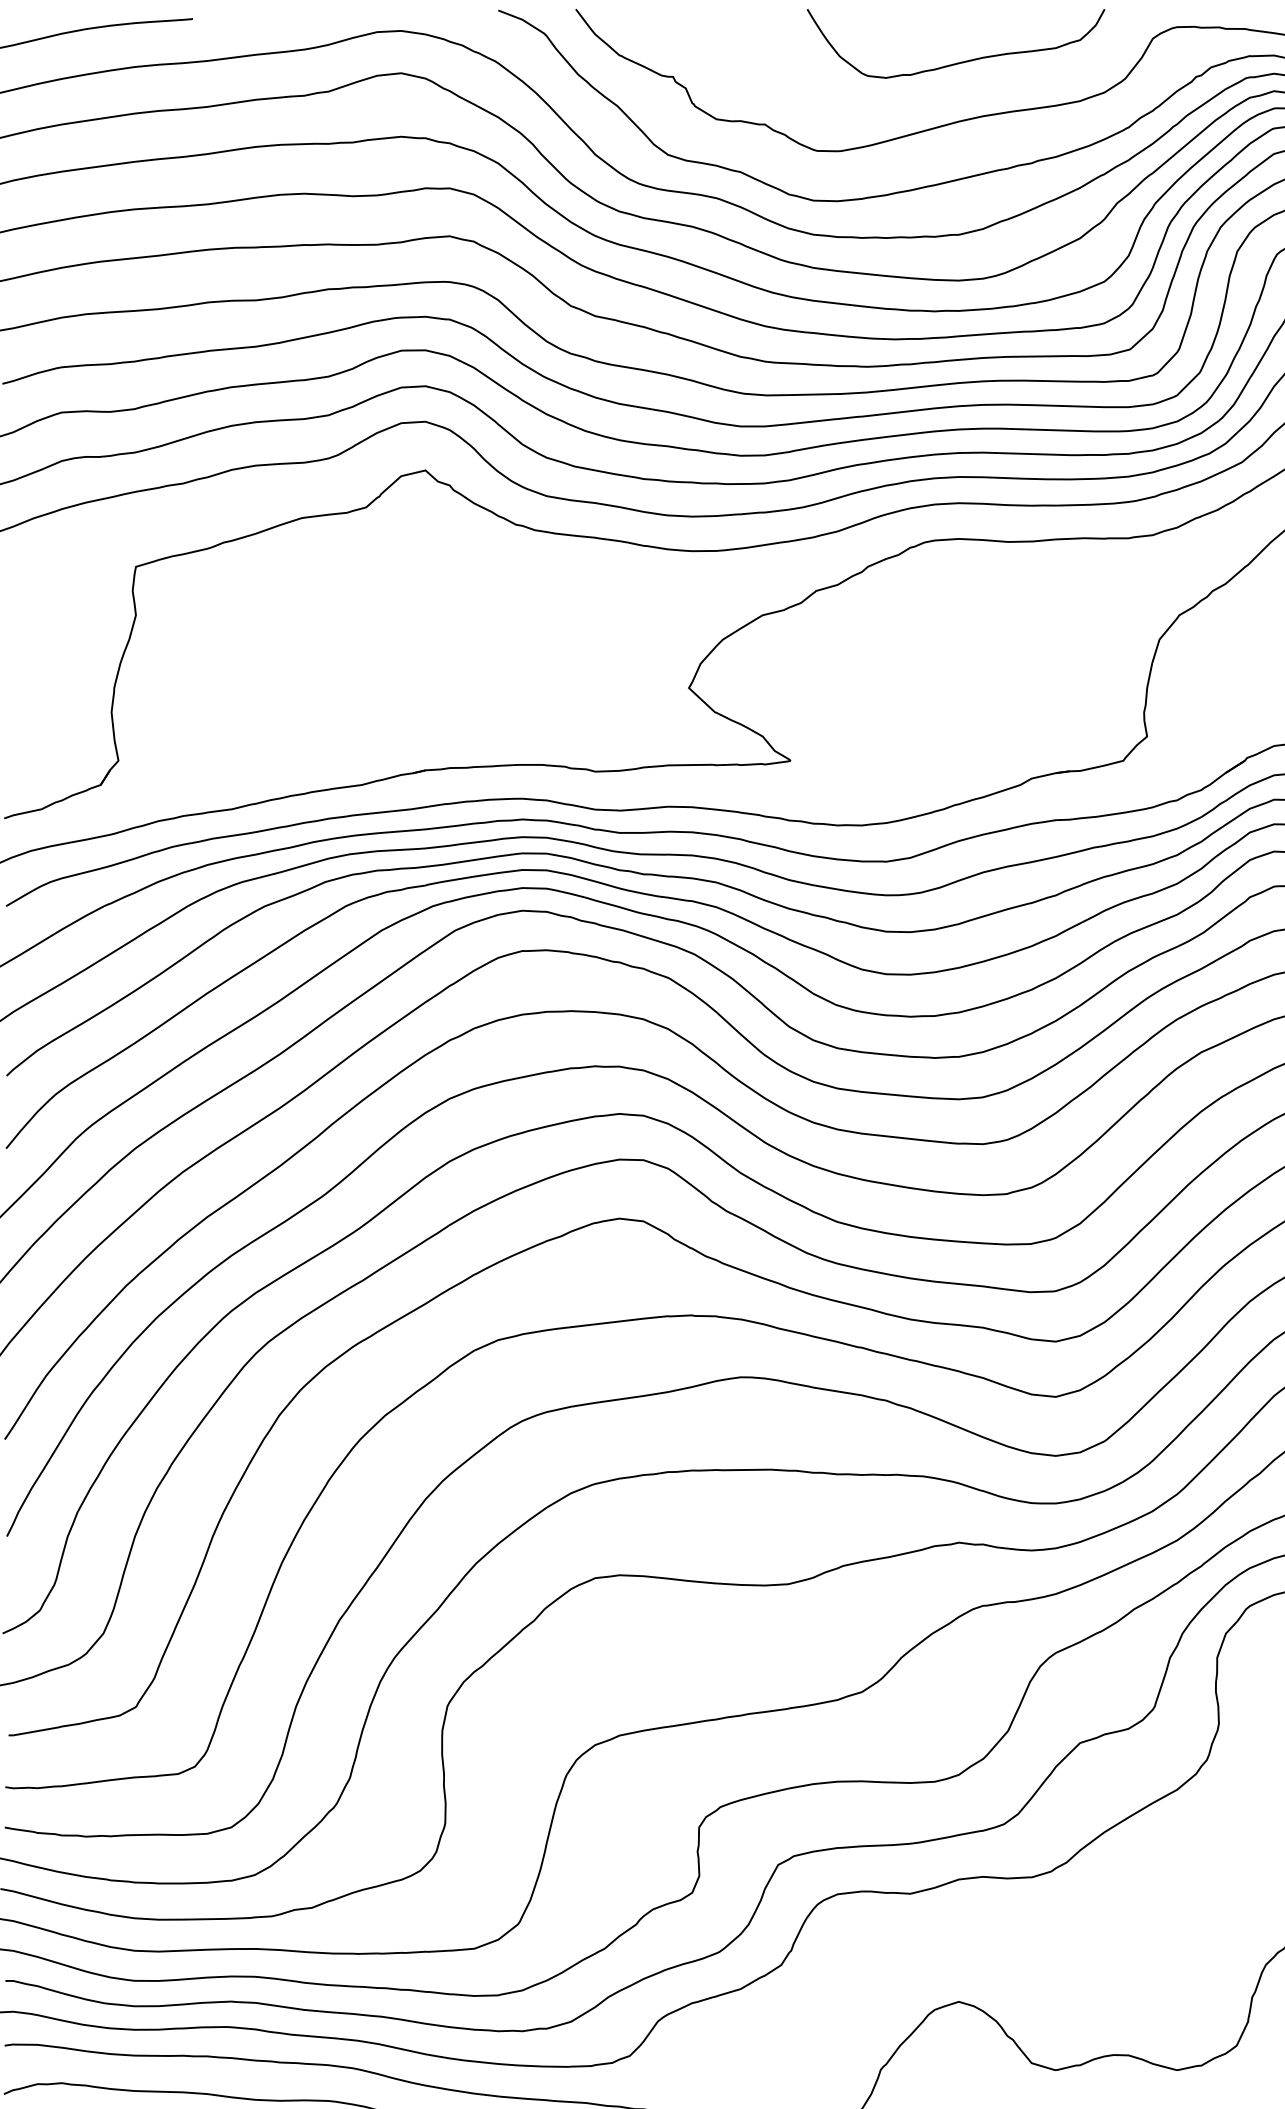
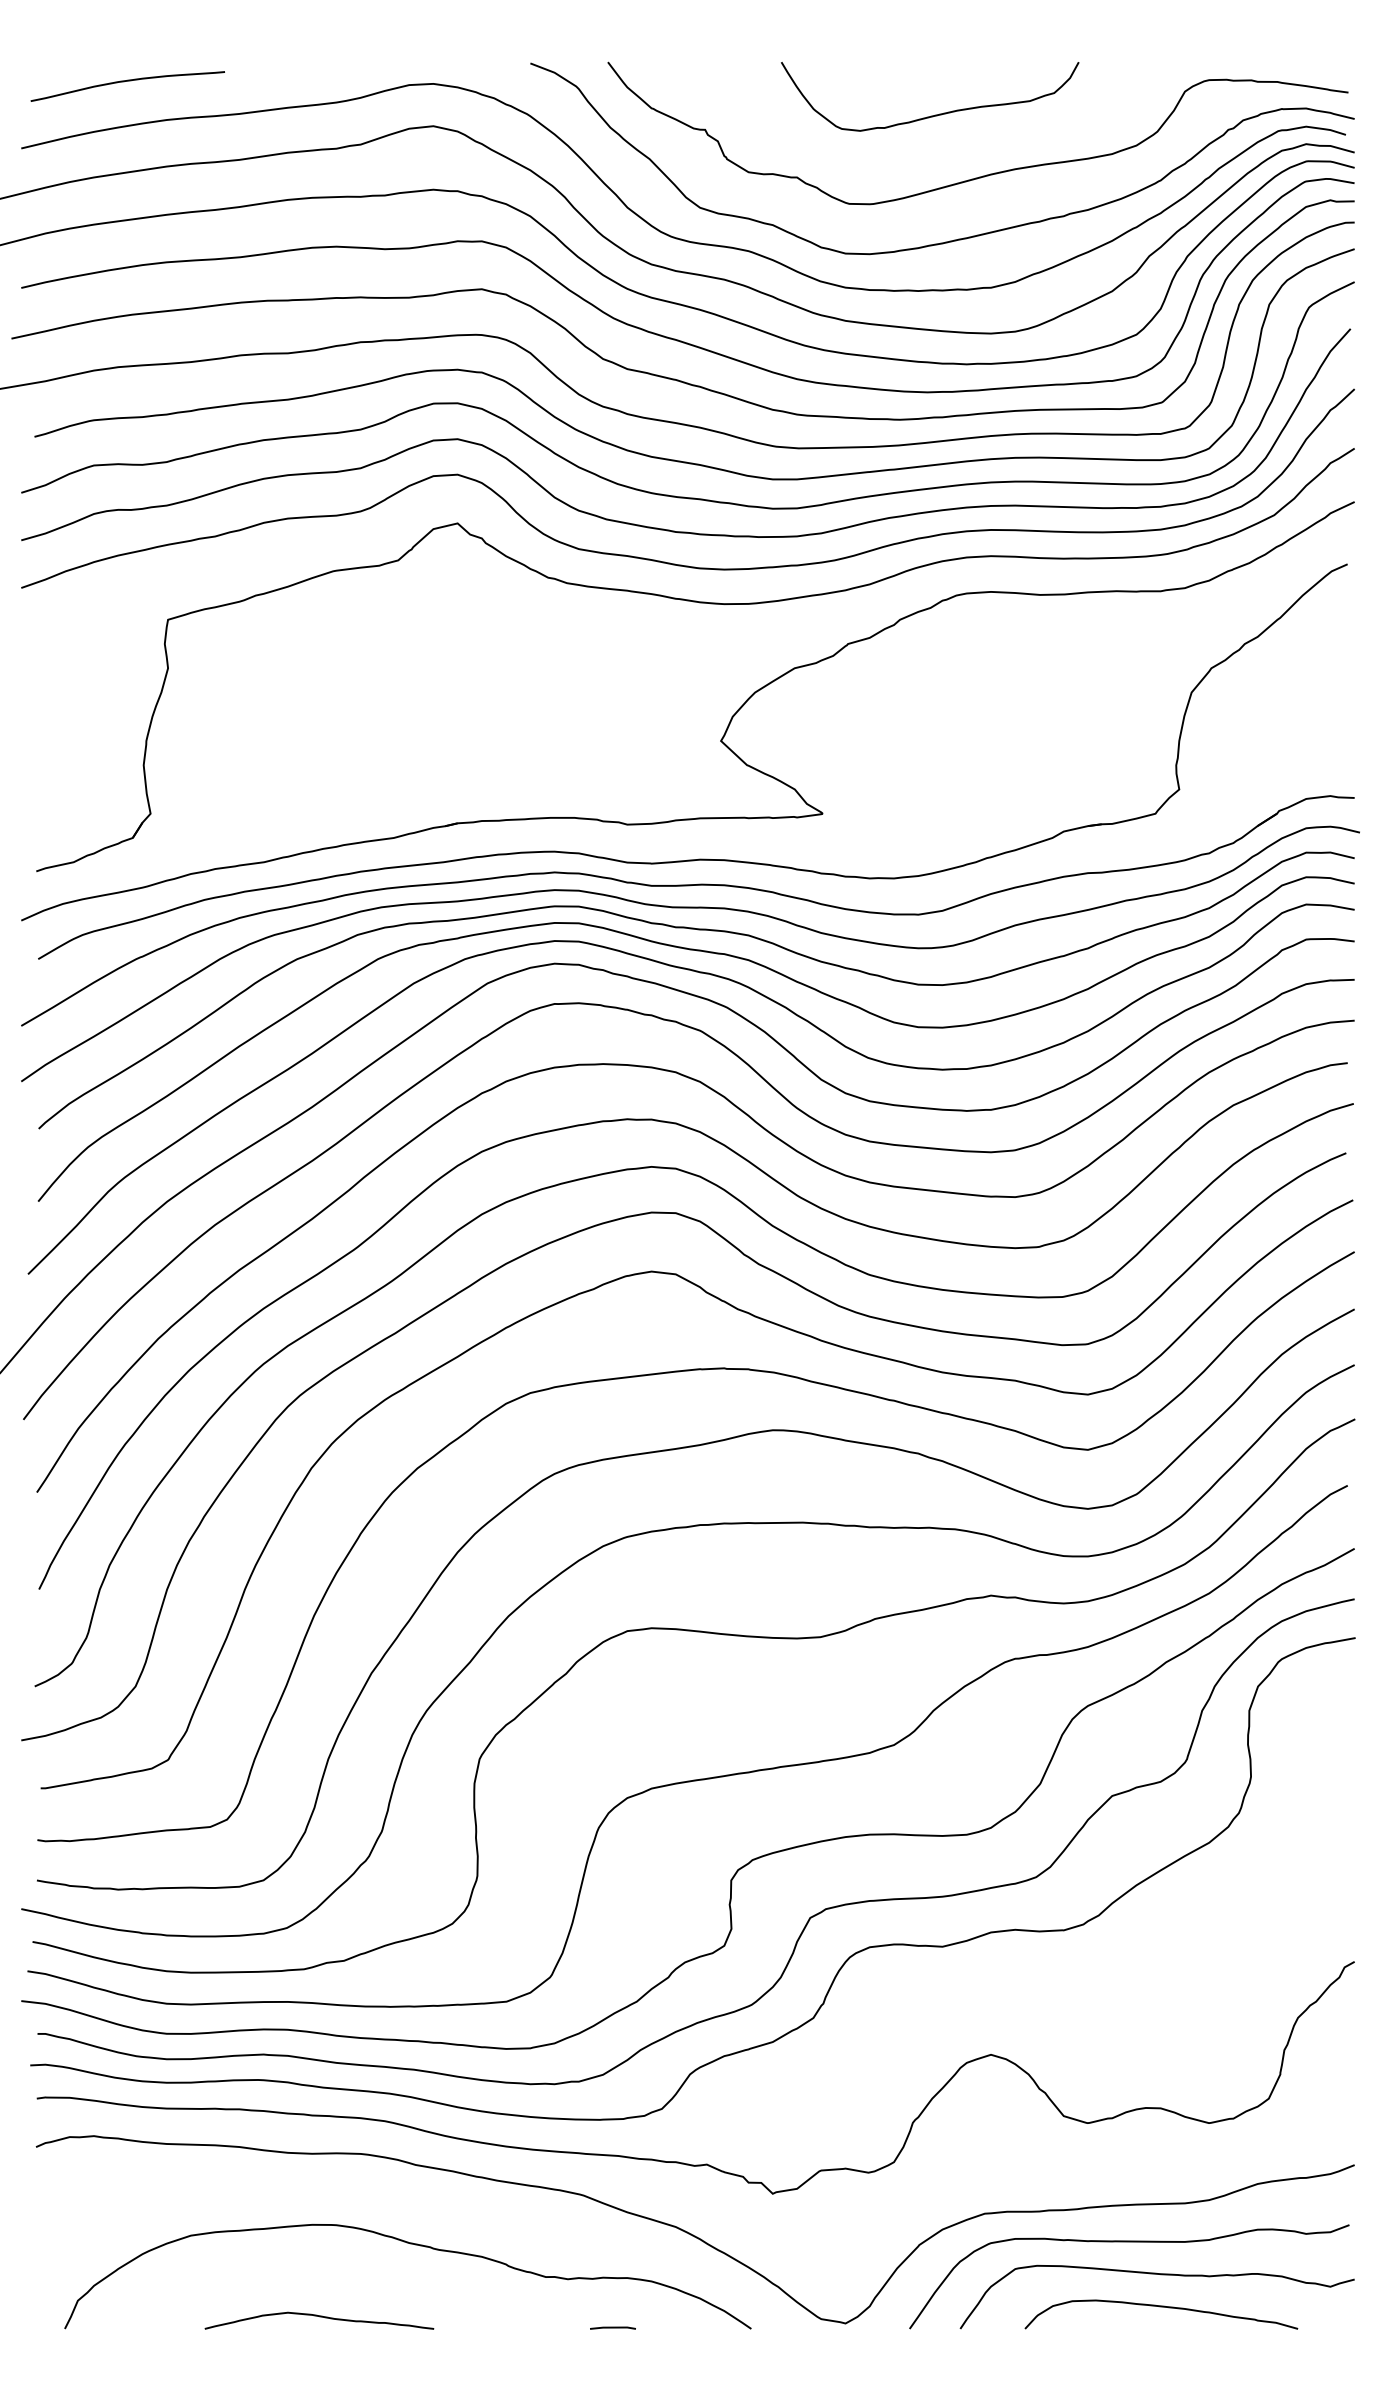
curve: (961, 61) -> (935, 114), moved

